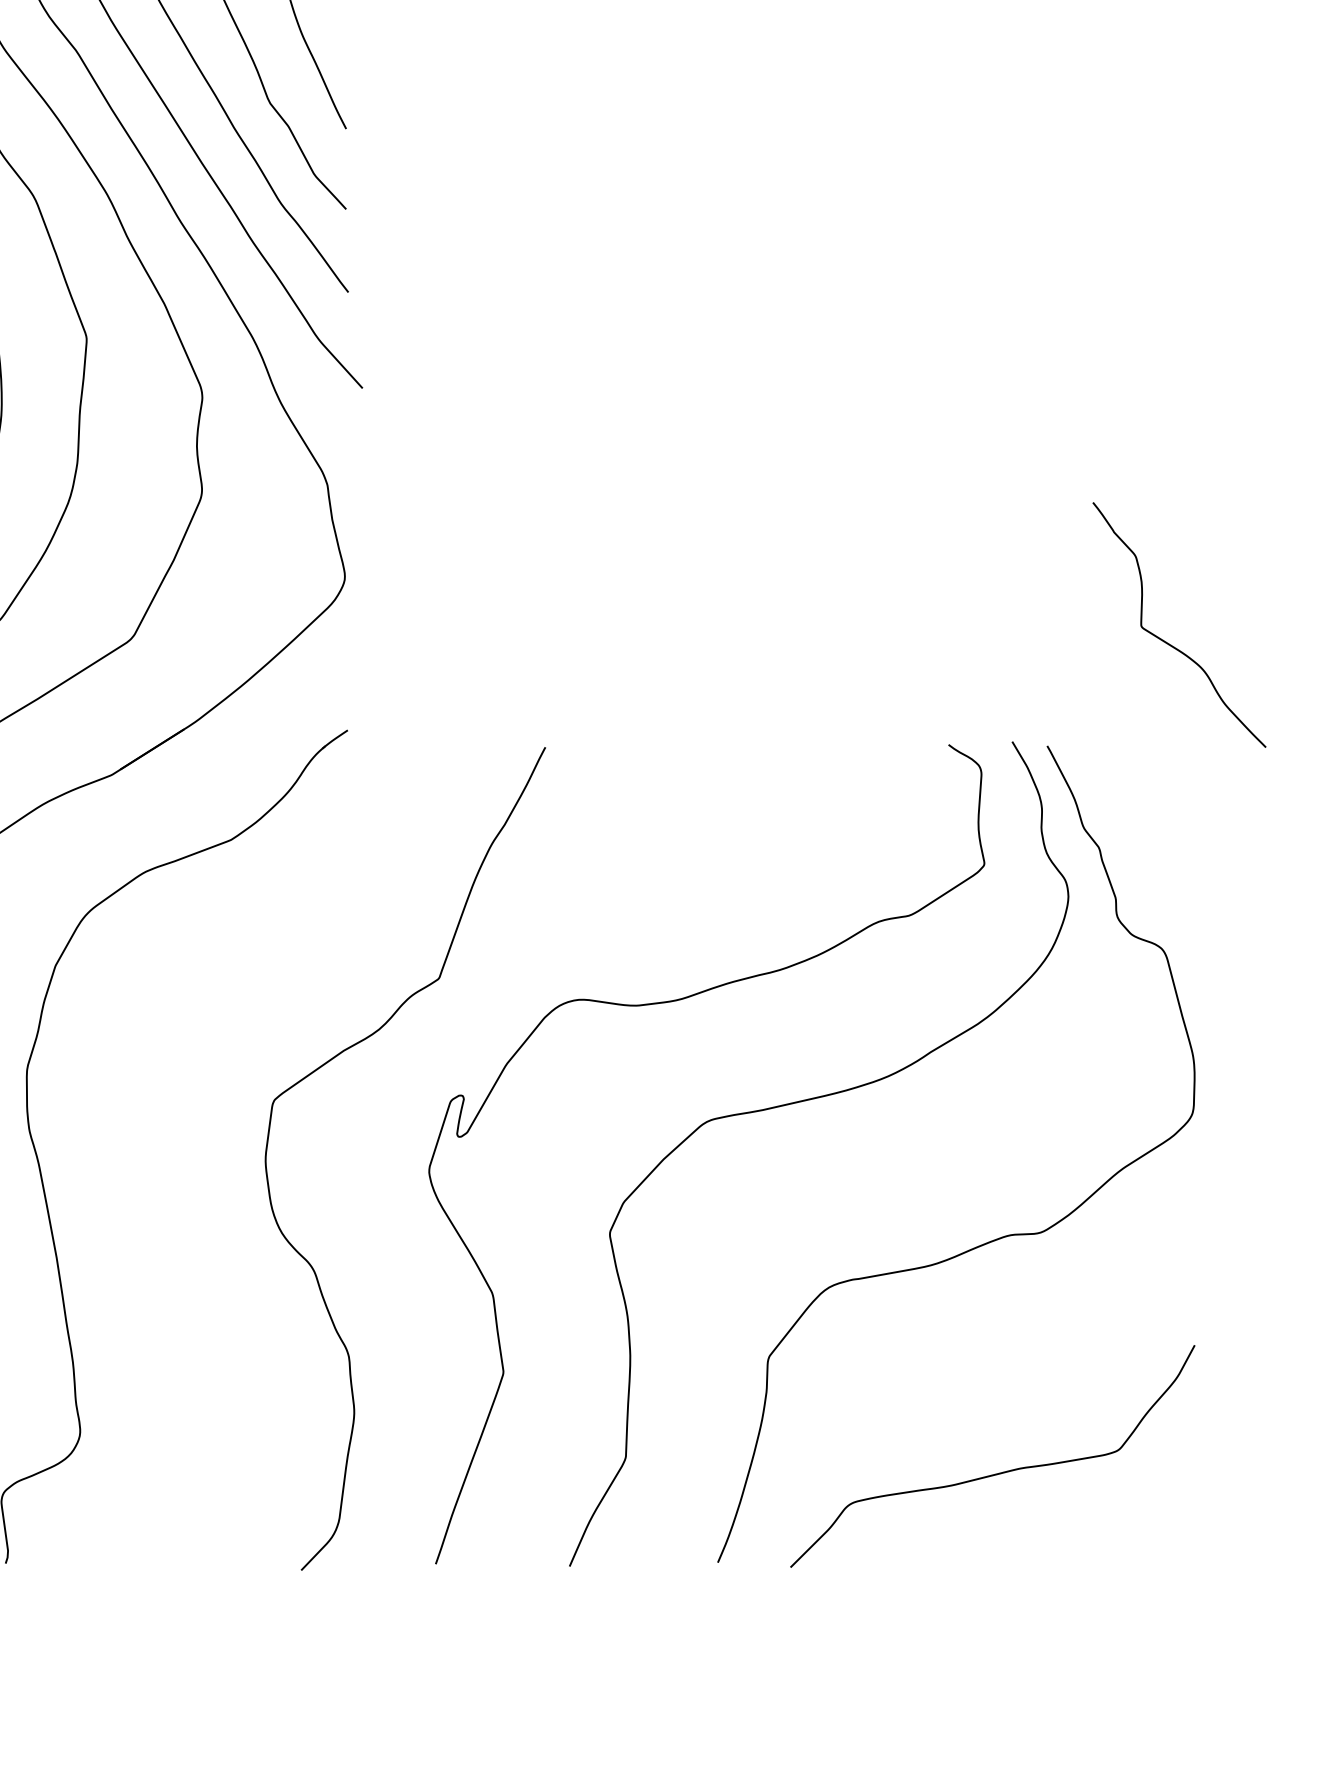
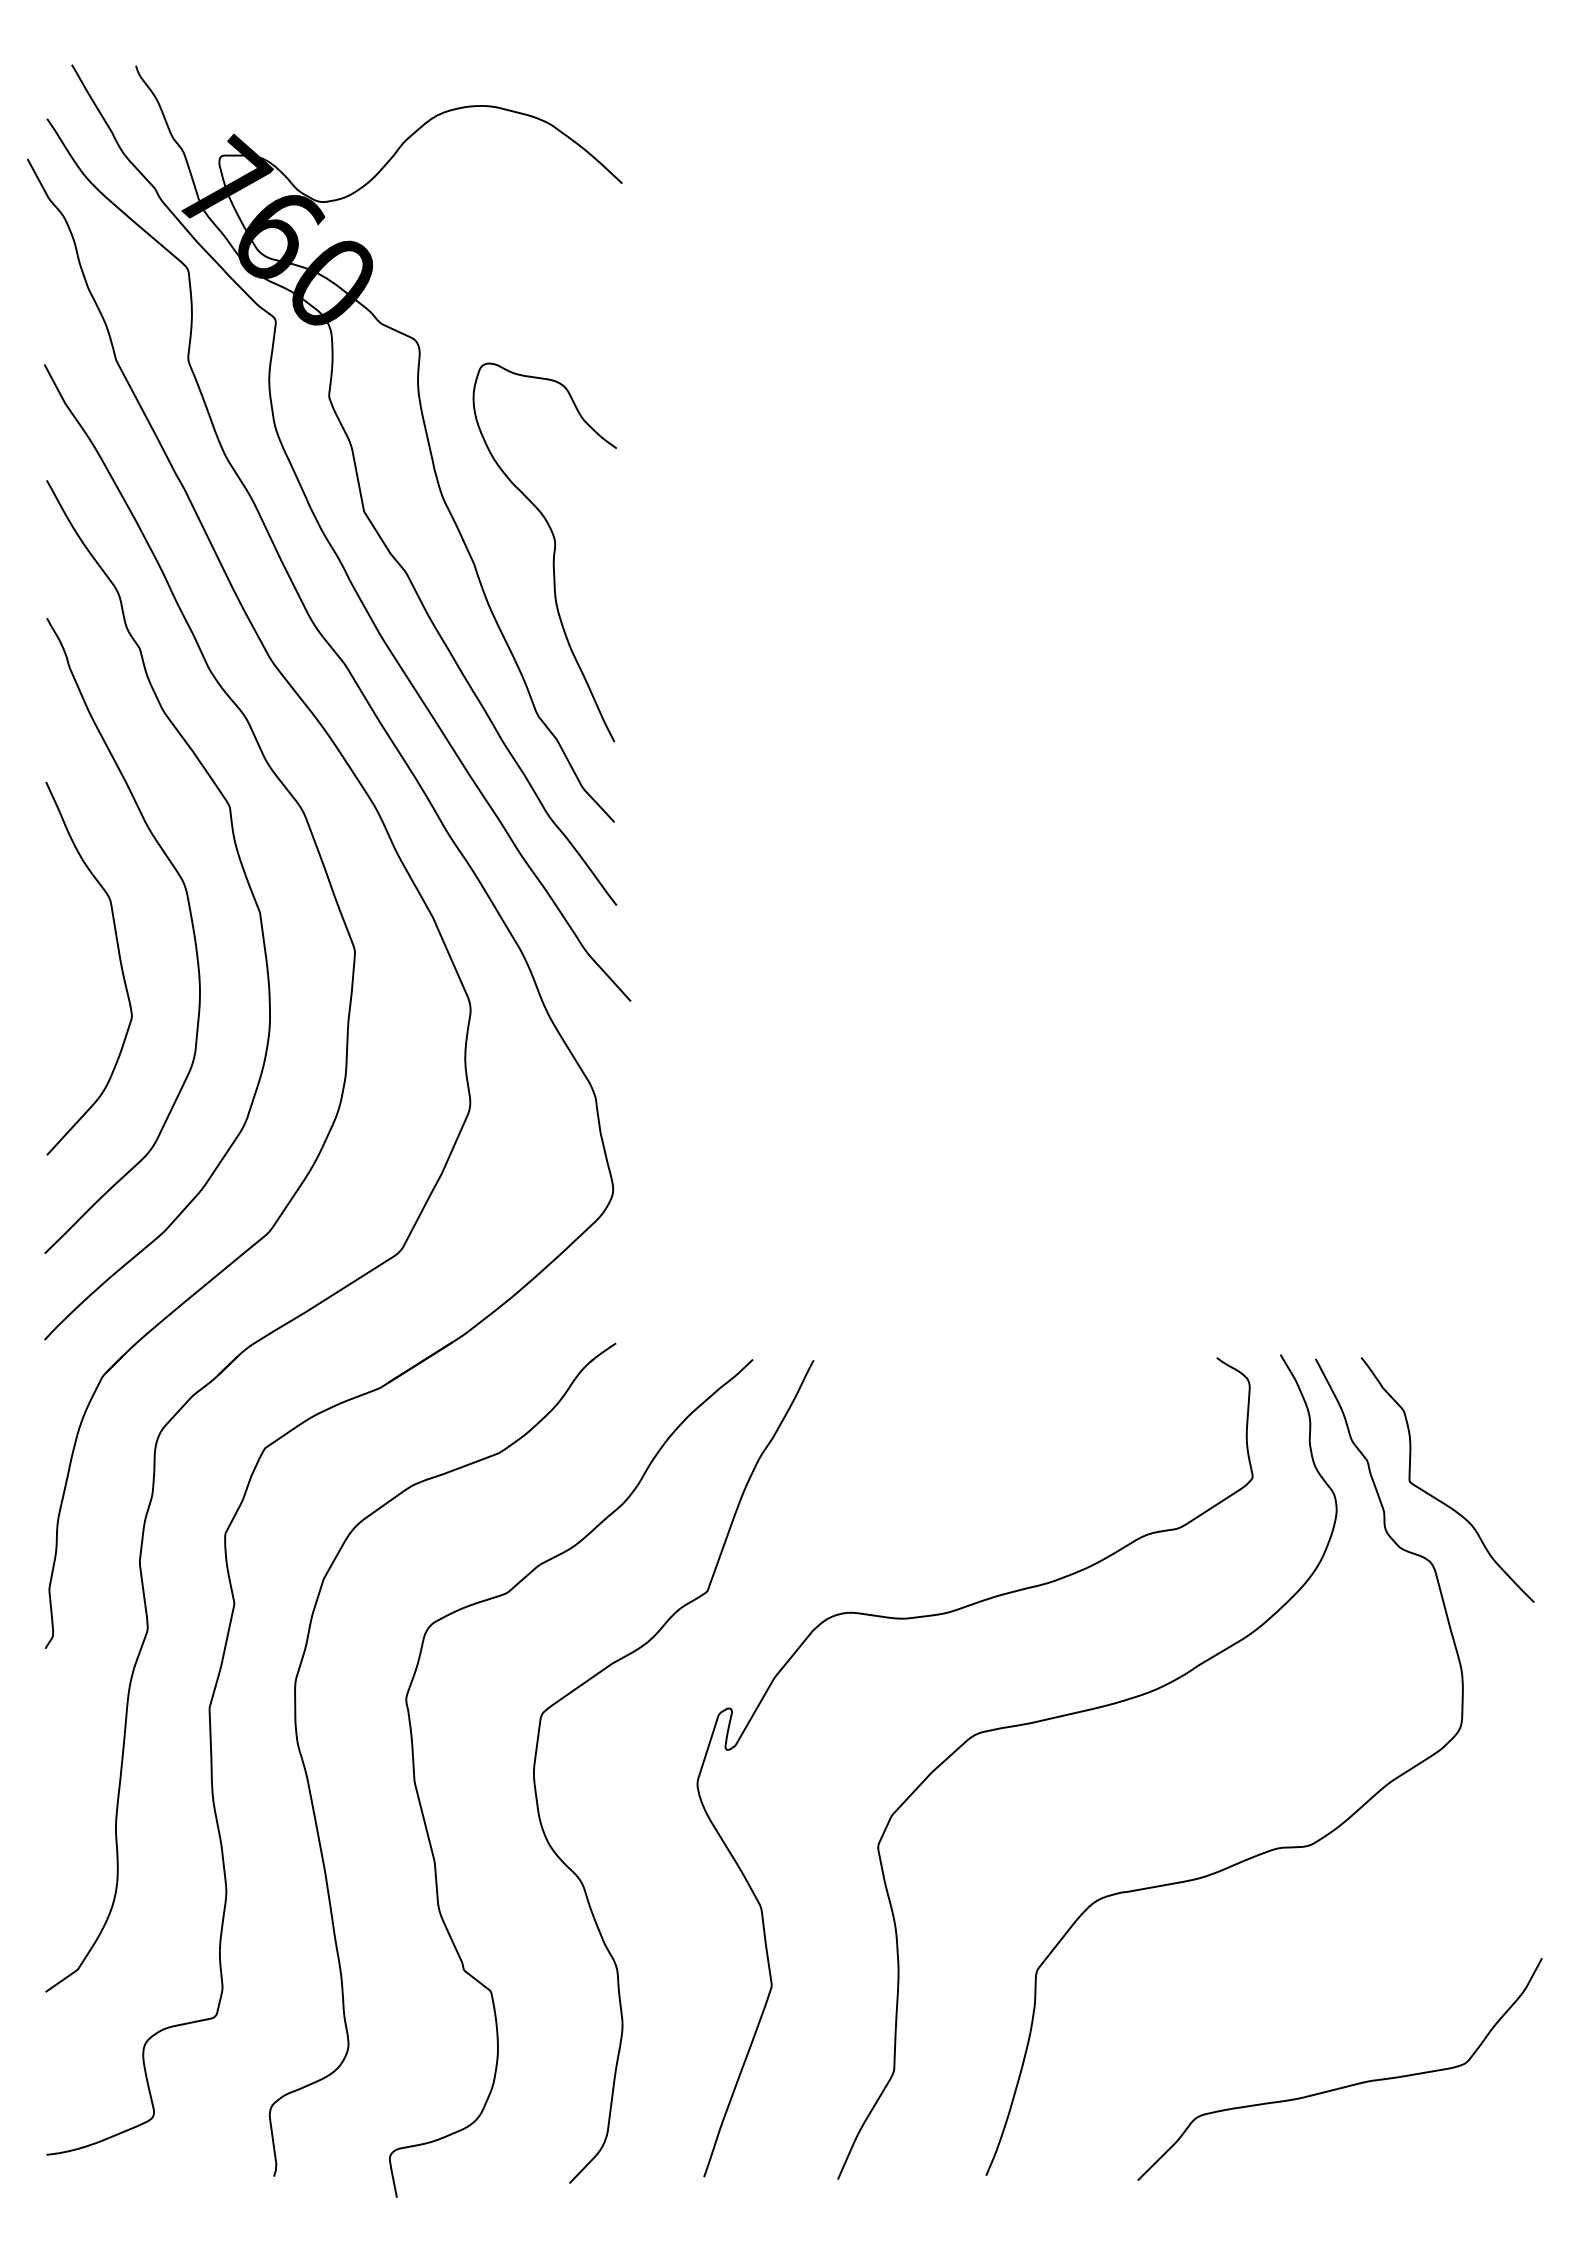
curve: (1168, 642) -> (1436, 1497), moved
curve: (156, 1203) -> (424, 1816), added
curve: (995, 1473) -> (1342, 2086), moved

